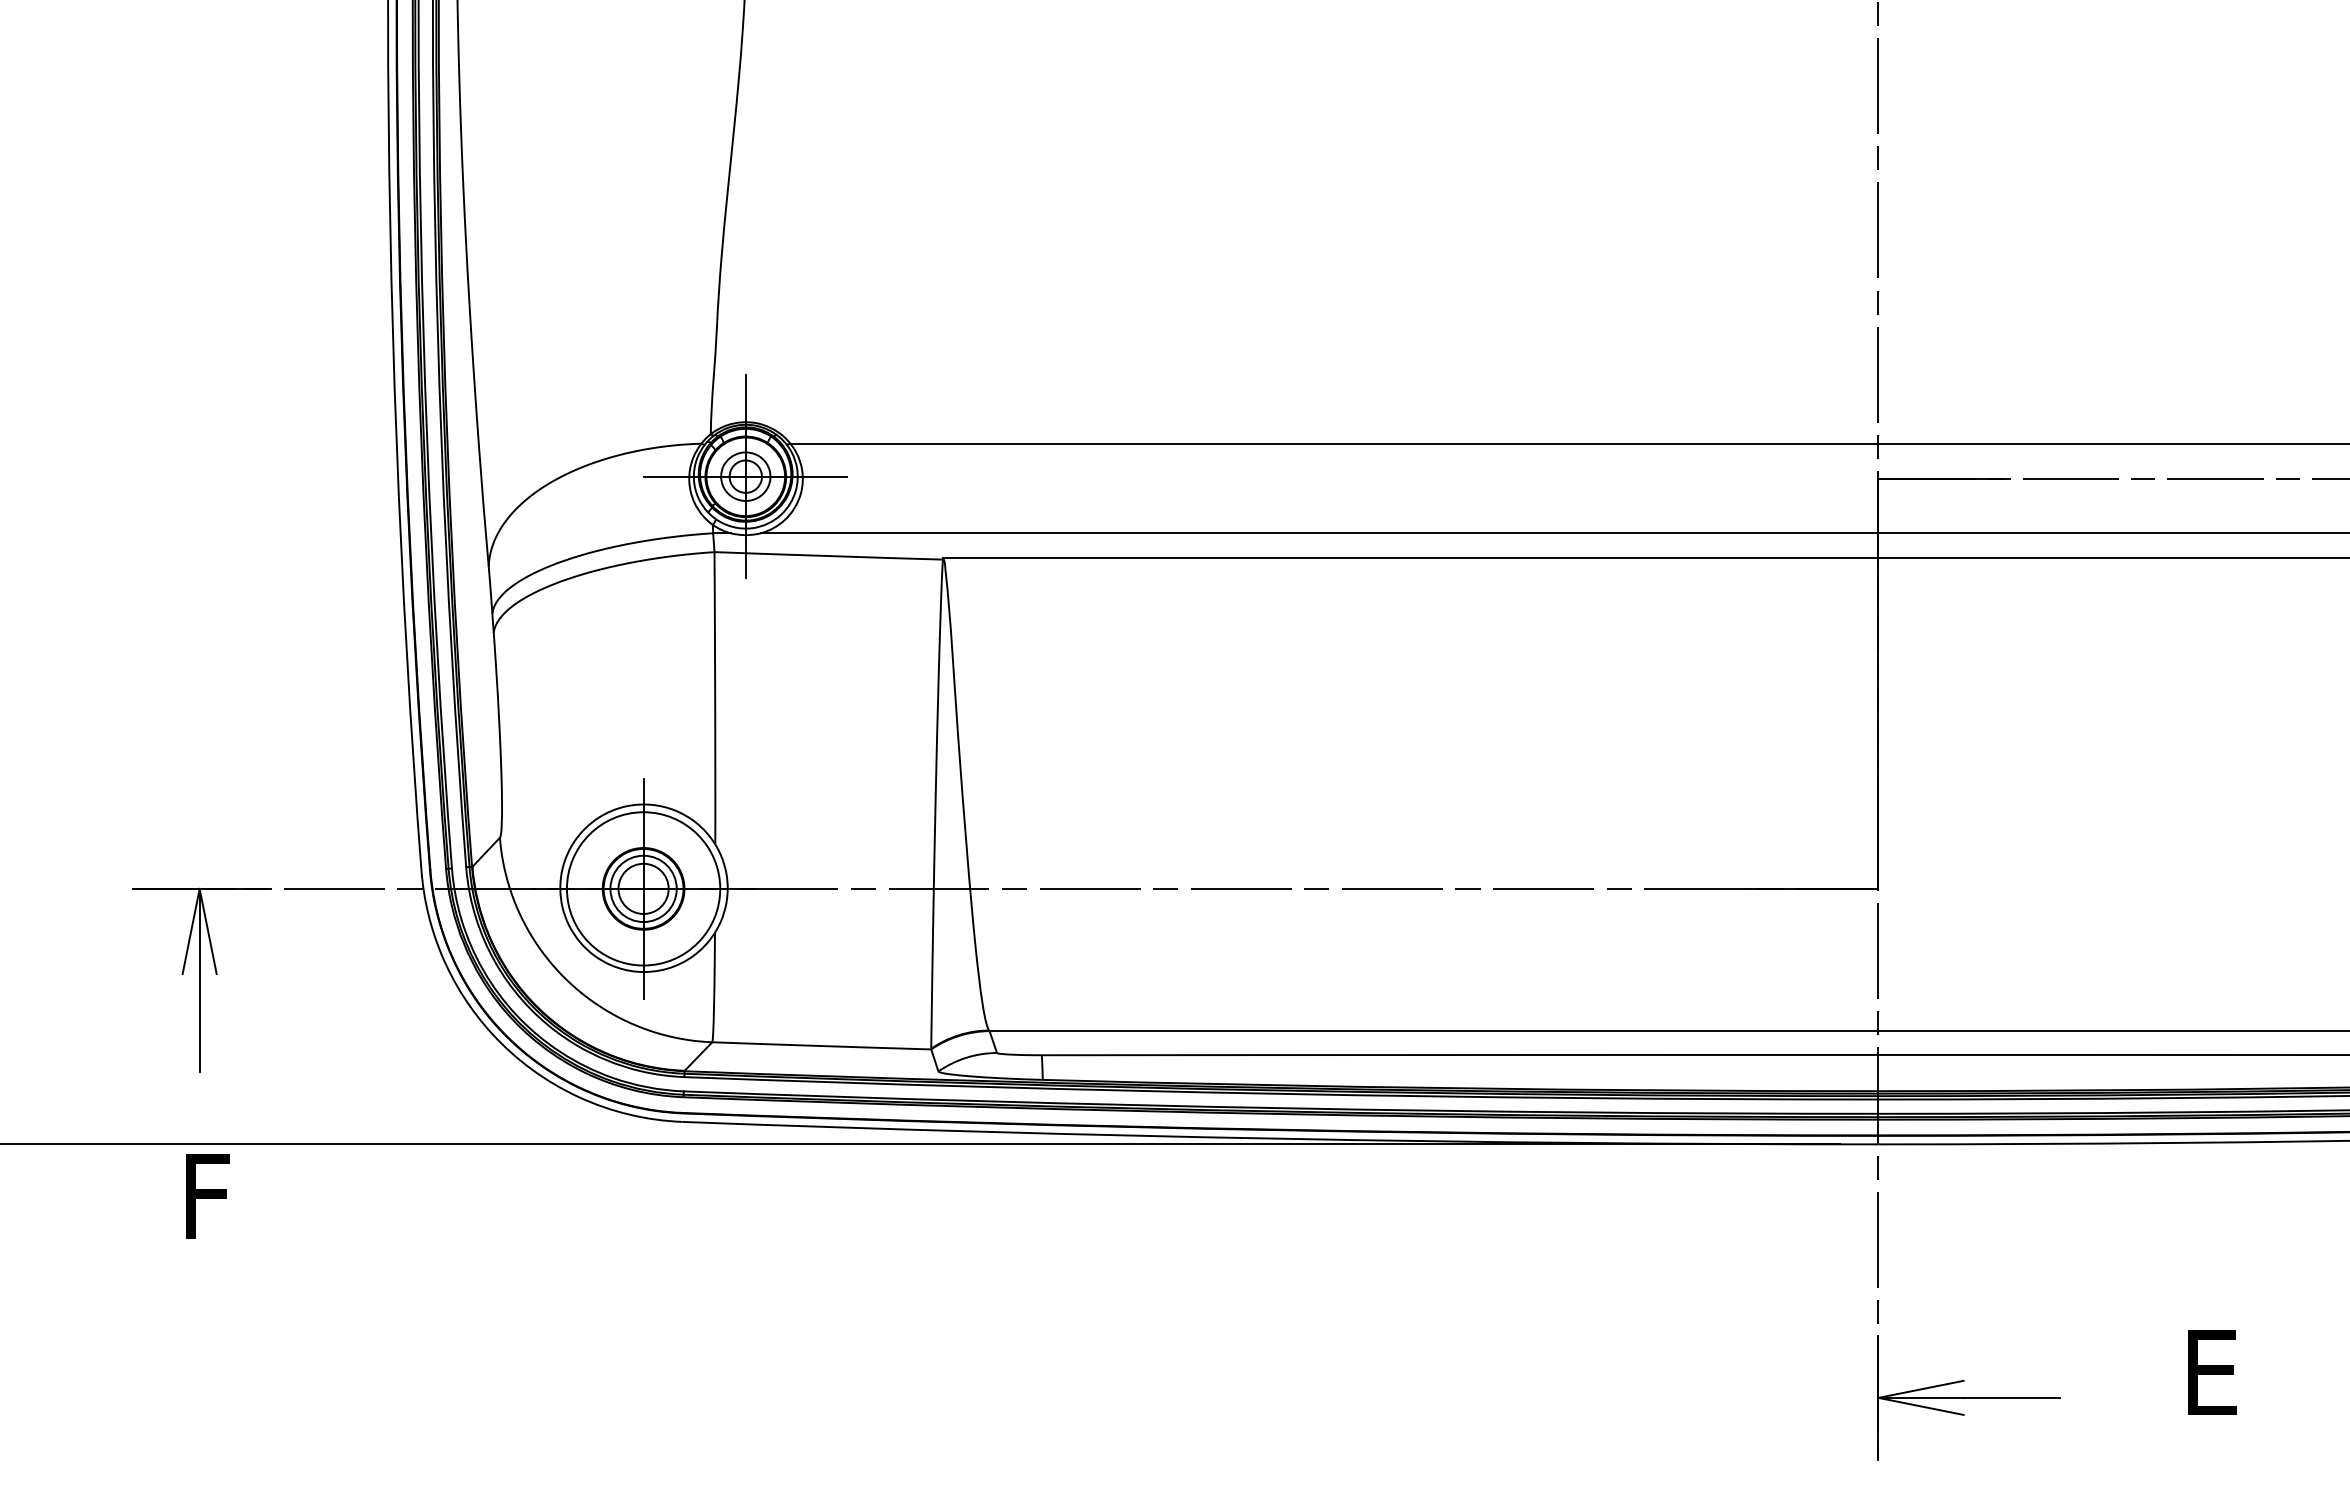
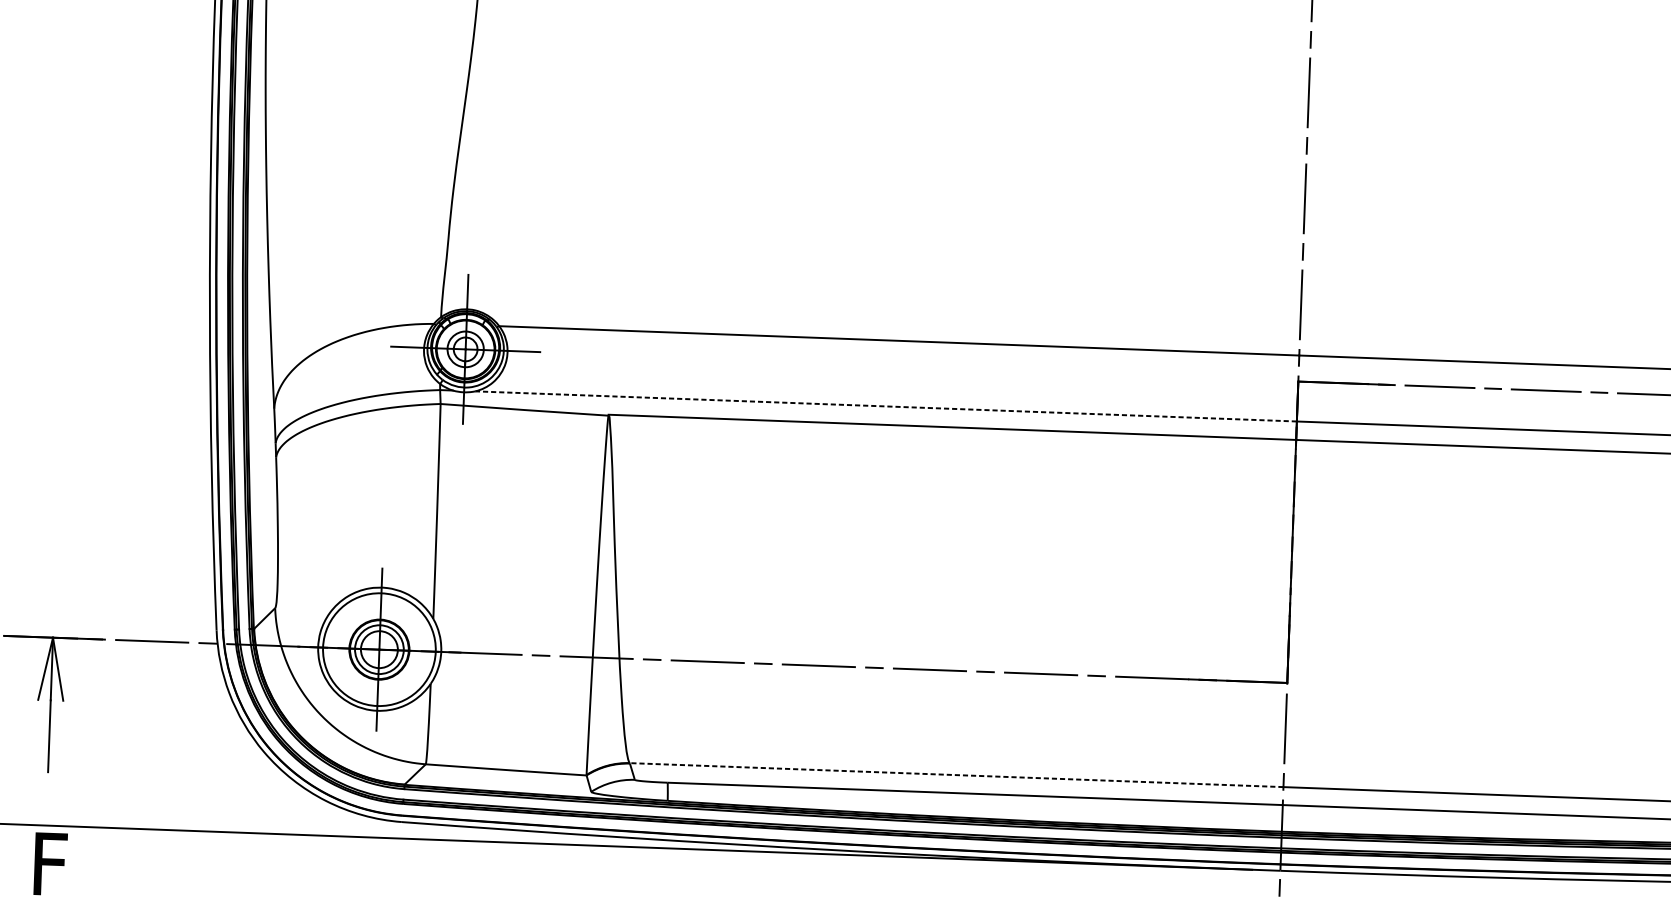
line: (1319, 533) -> (885, 406), solid -> dashed
line: (1433, 1030) -> (956, 775), solid -> dashed

